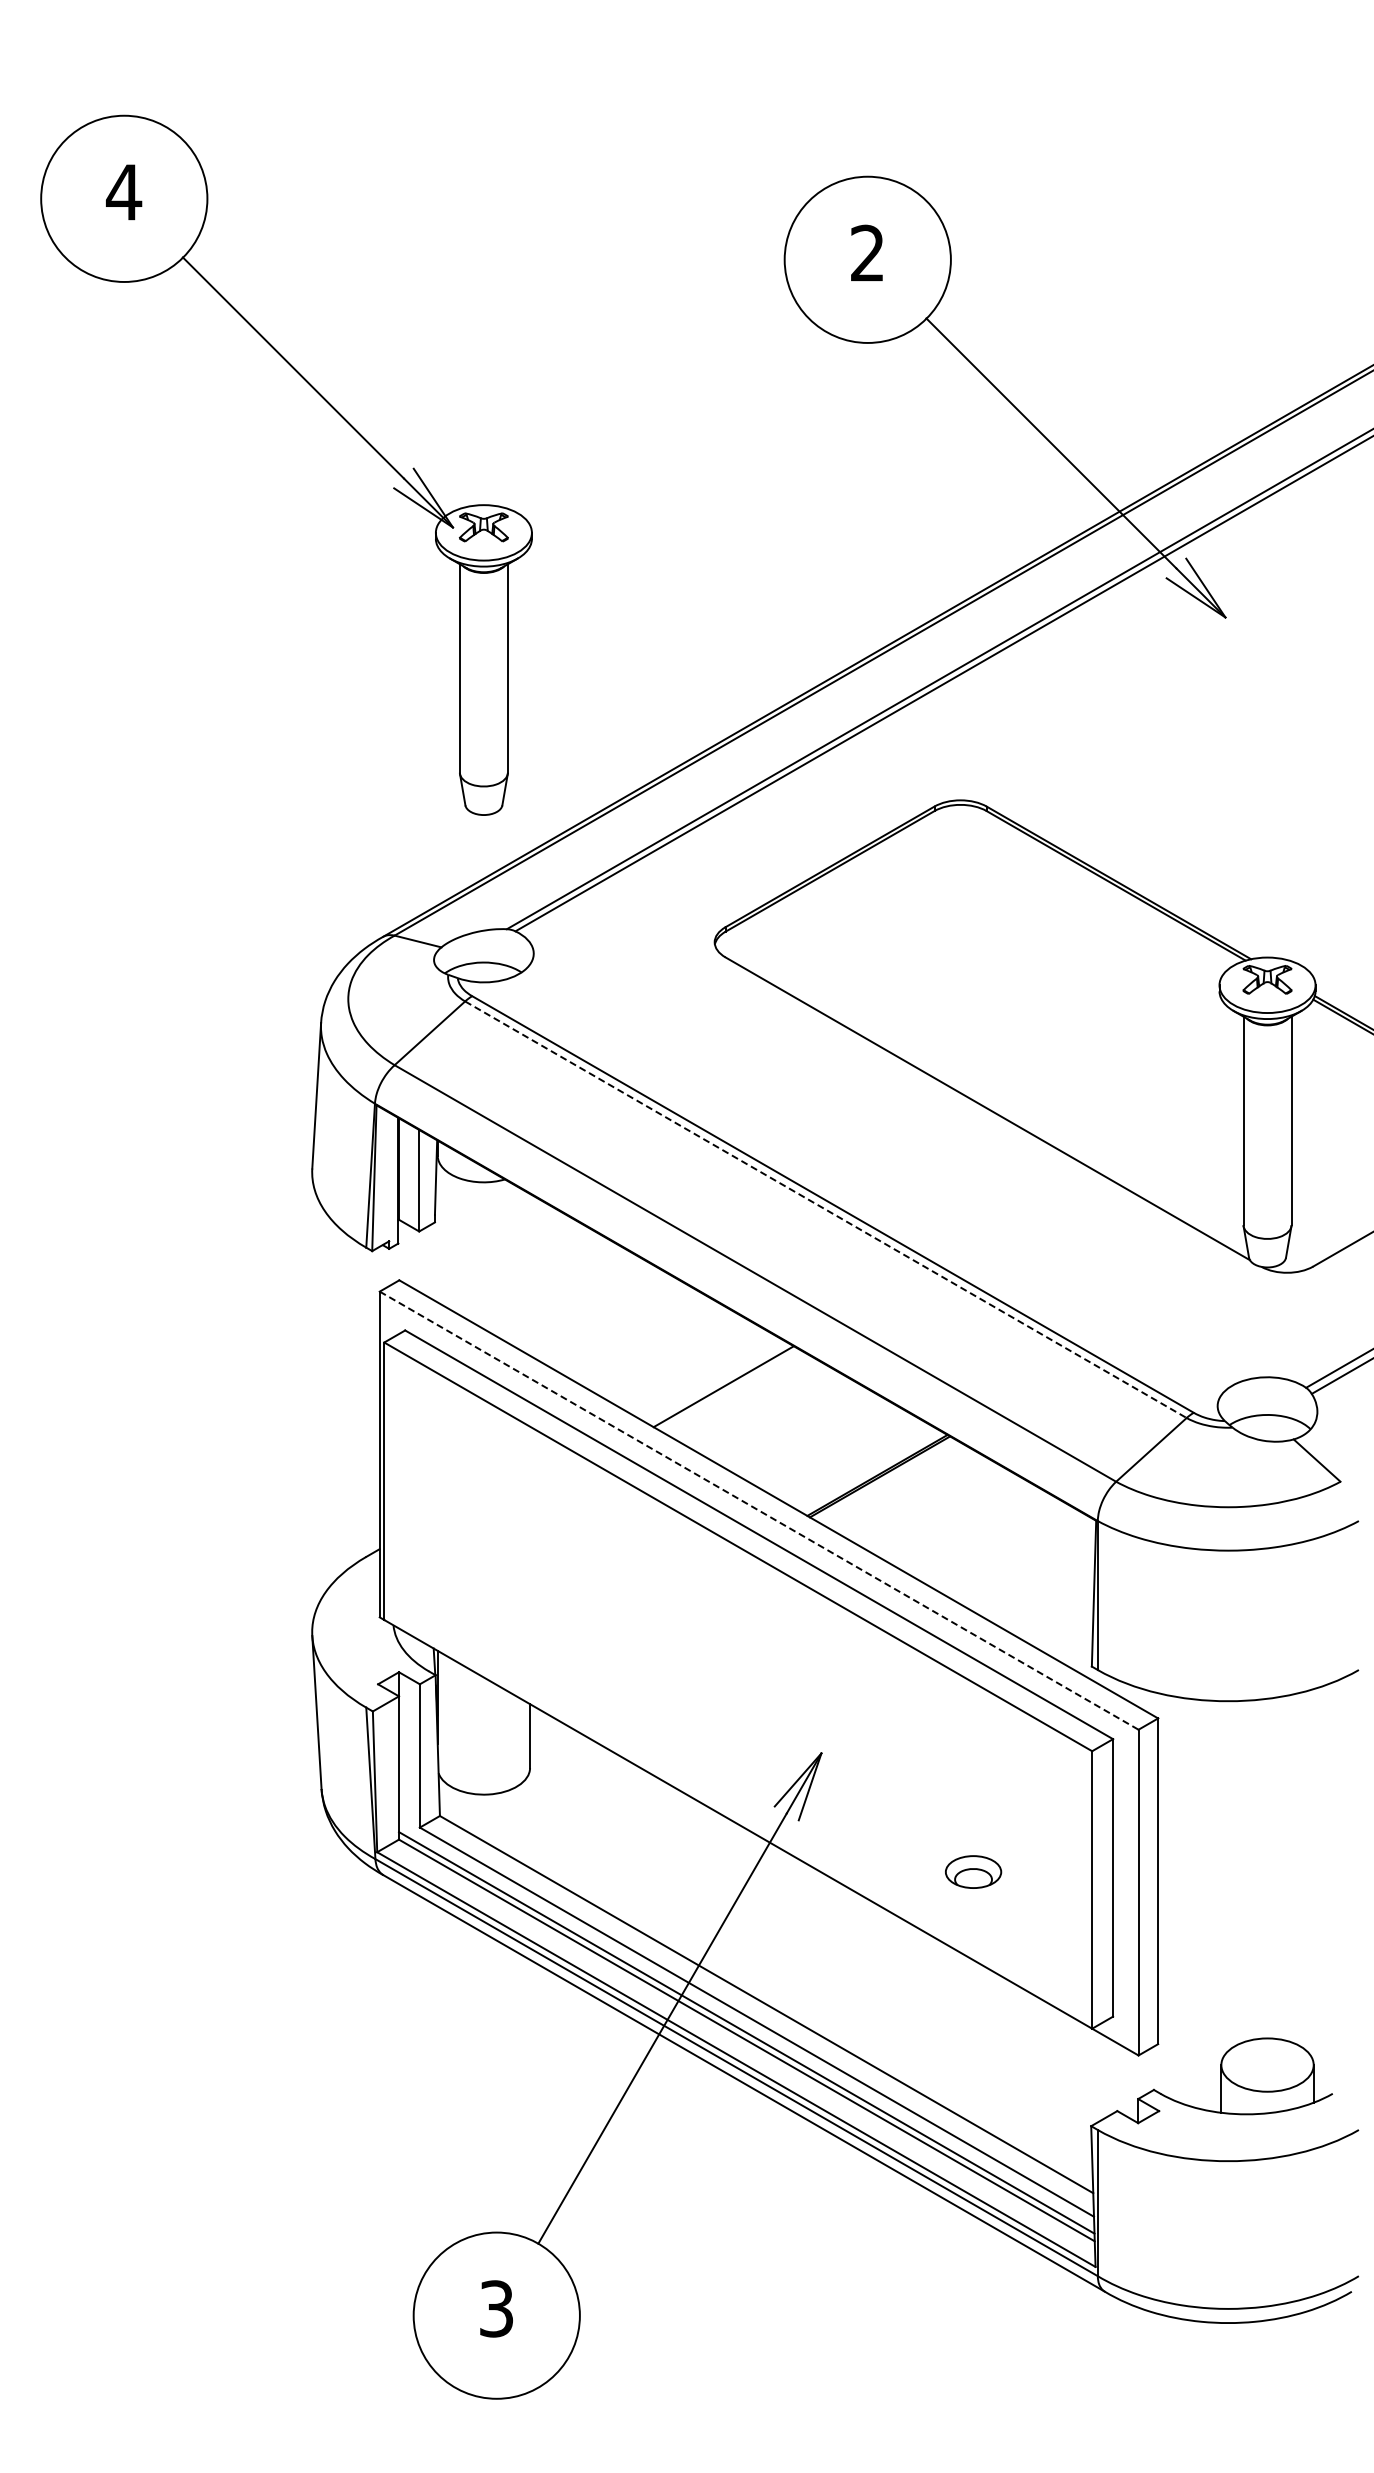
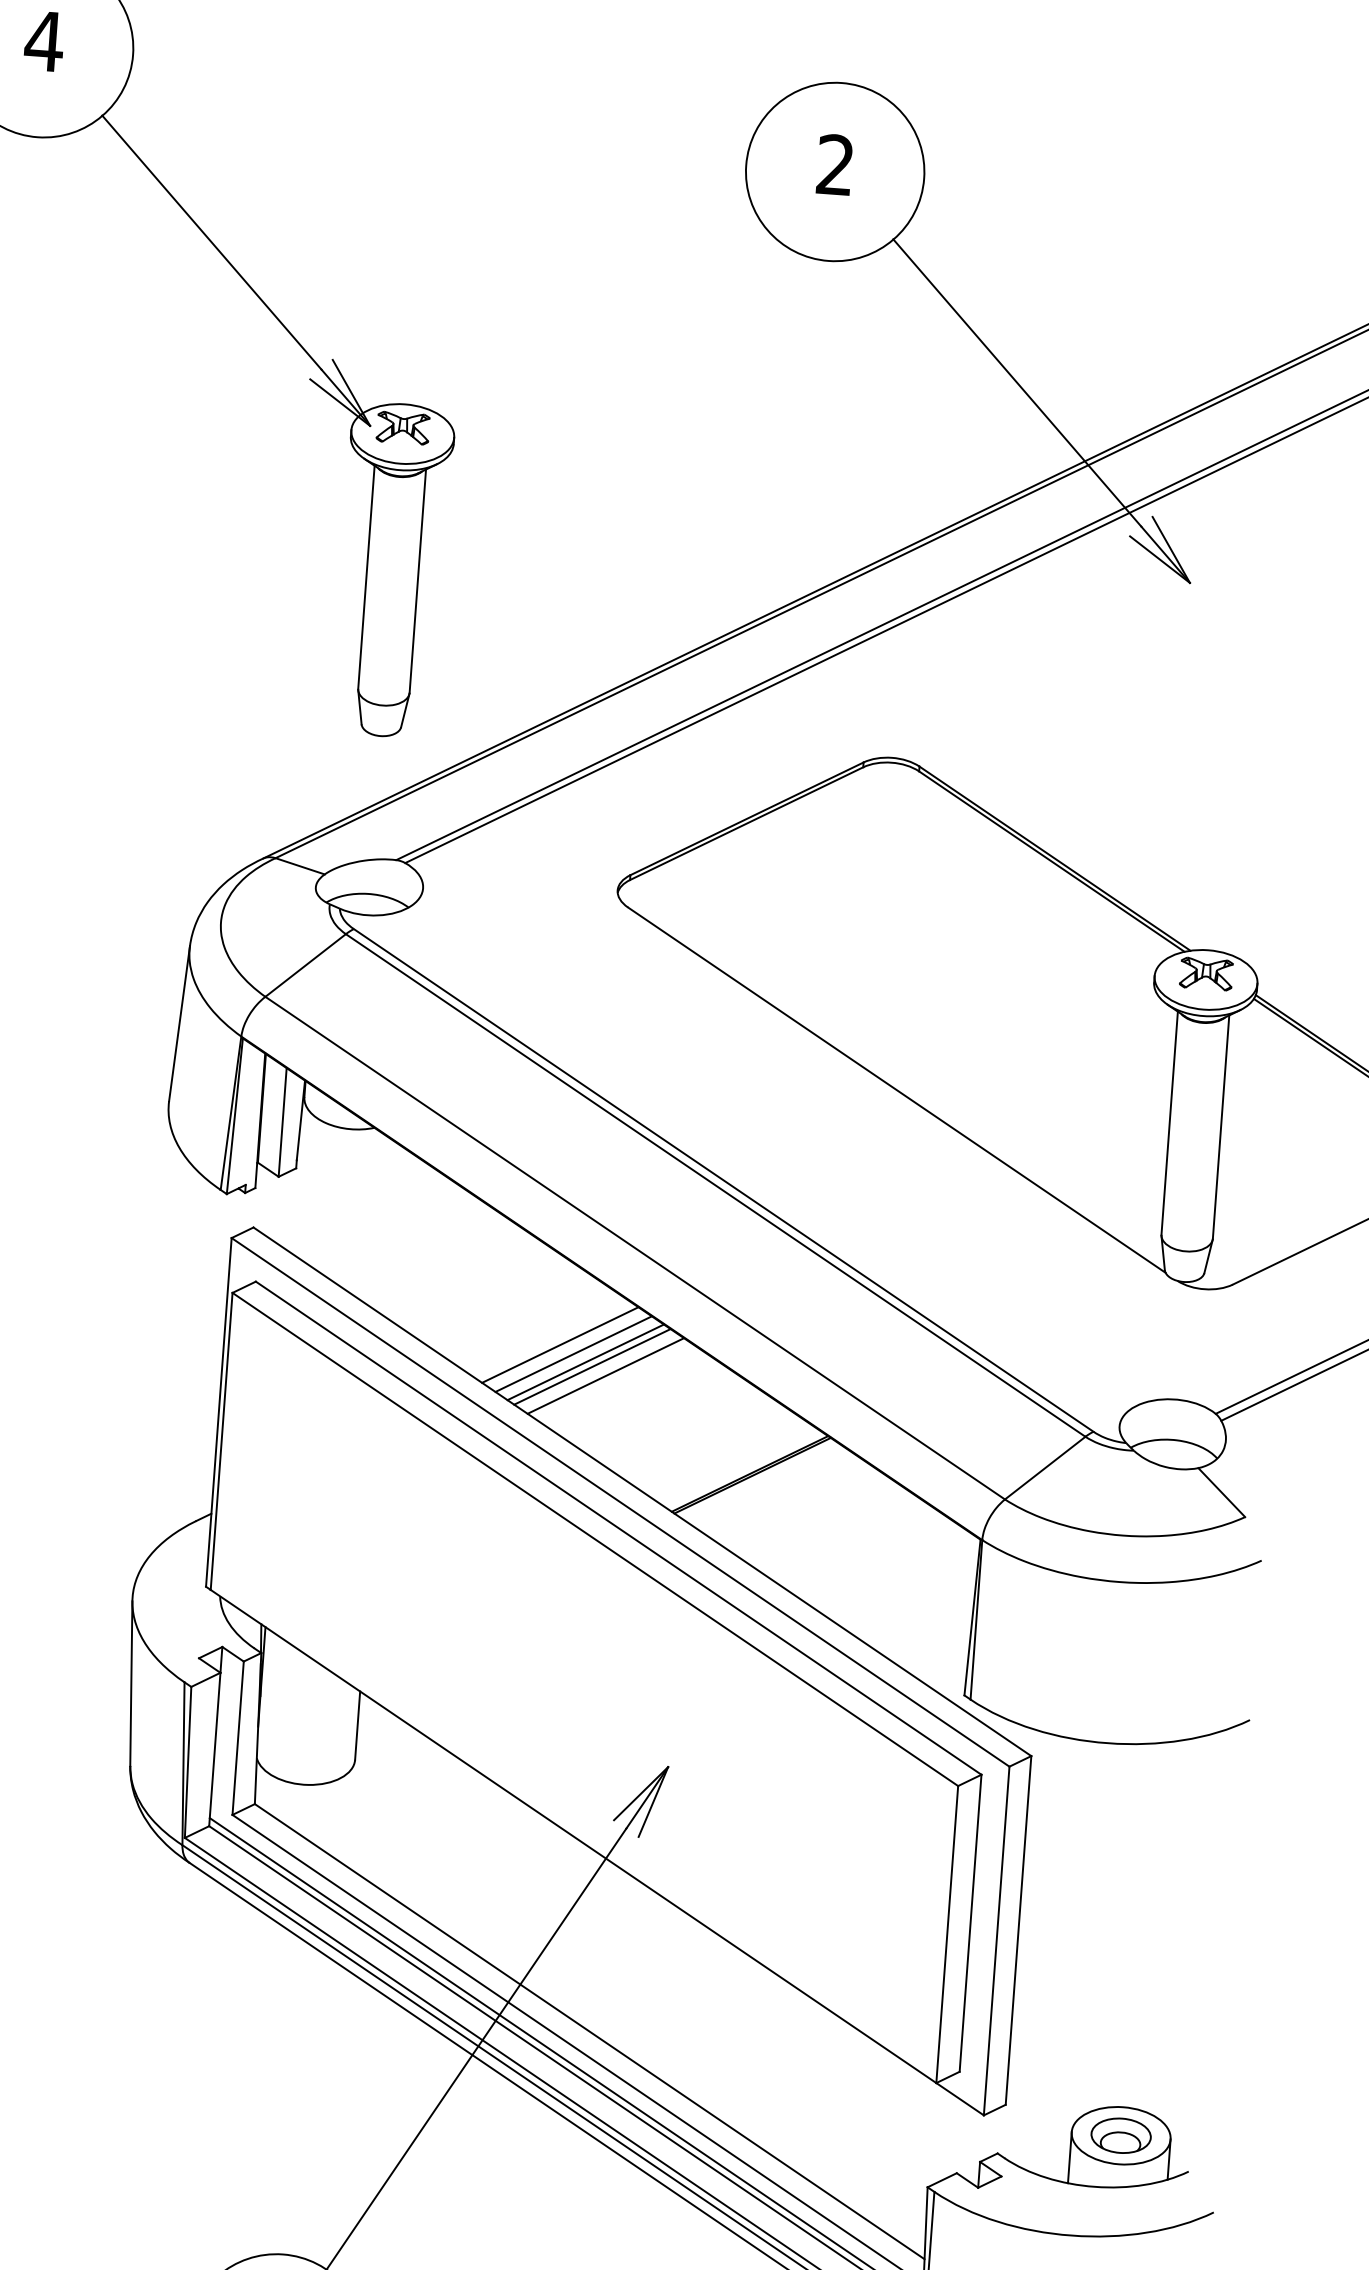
line: (825, 1209) -> (715, 1185), dashed -> solid
line: (692, 1368) -> (560, 1344), added
line: (705, 1375) -> (573, 1353), added
line: (717, 1382) -> (586, 1361), added
line: (736, 1393) -> (605, 1375), added
line: (759, 1510) -> (620, 1502), dashed -> solid
part: (973, 1871) -> (1121, 2135), moved

